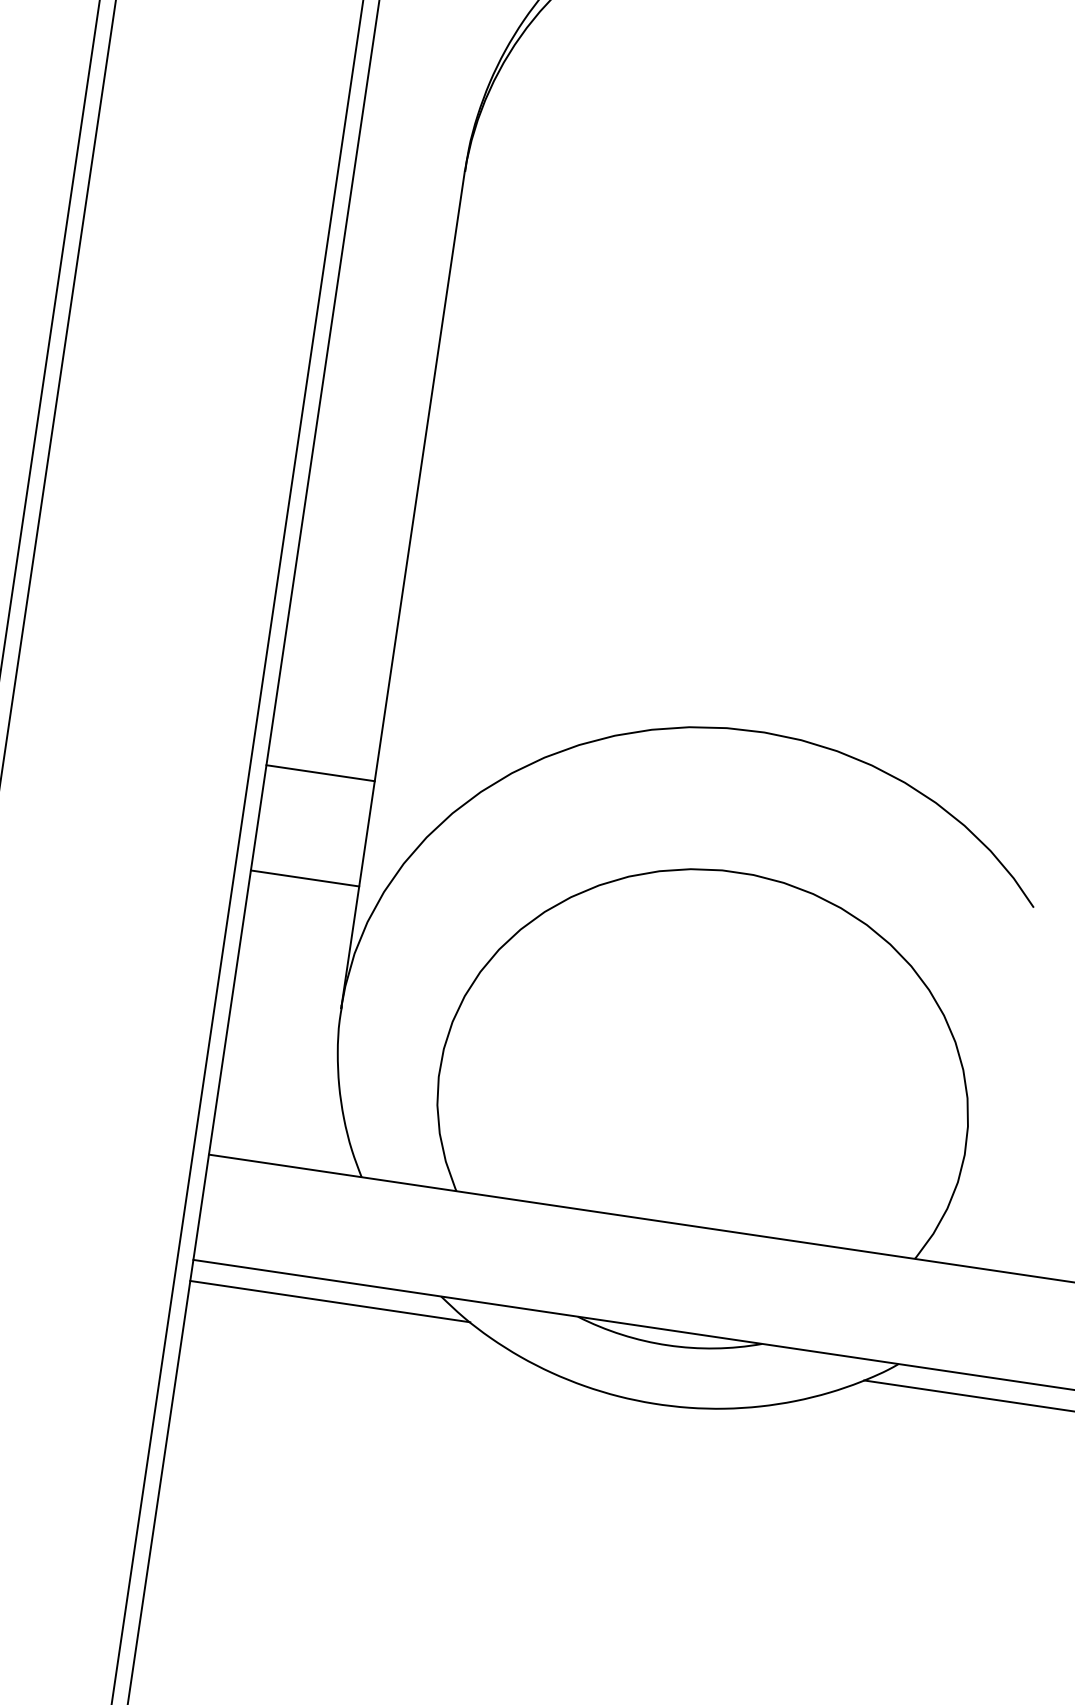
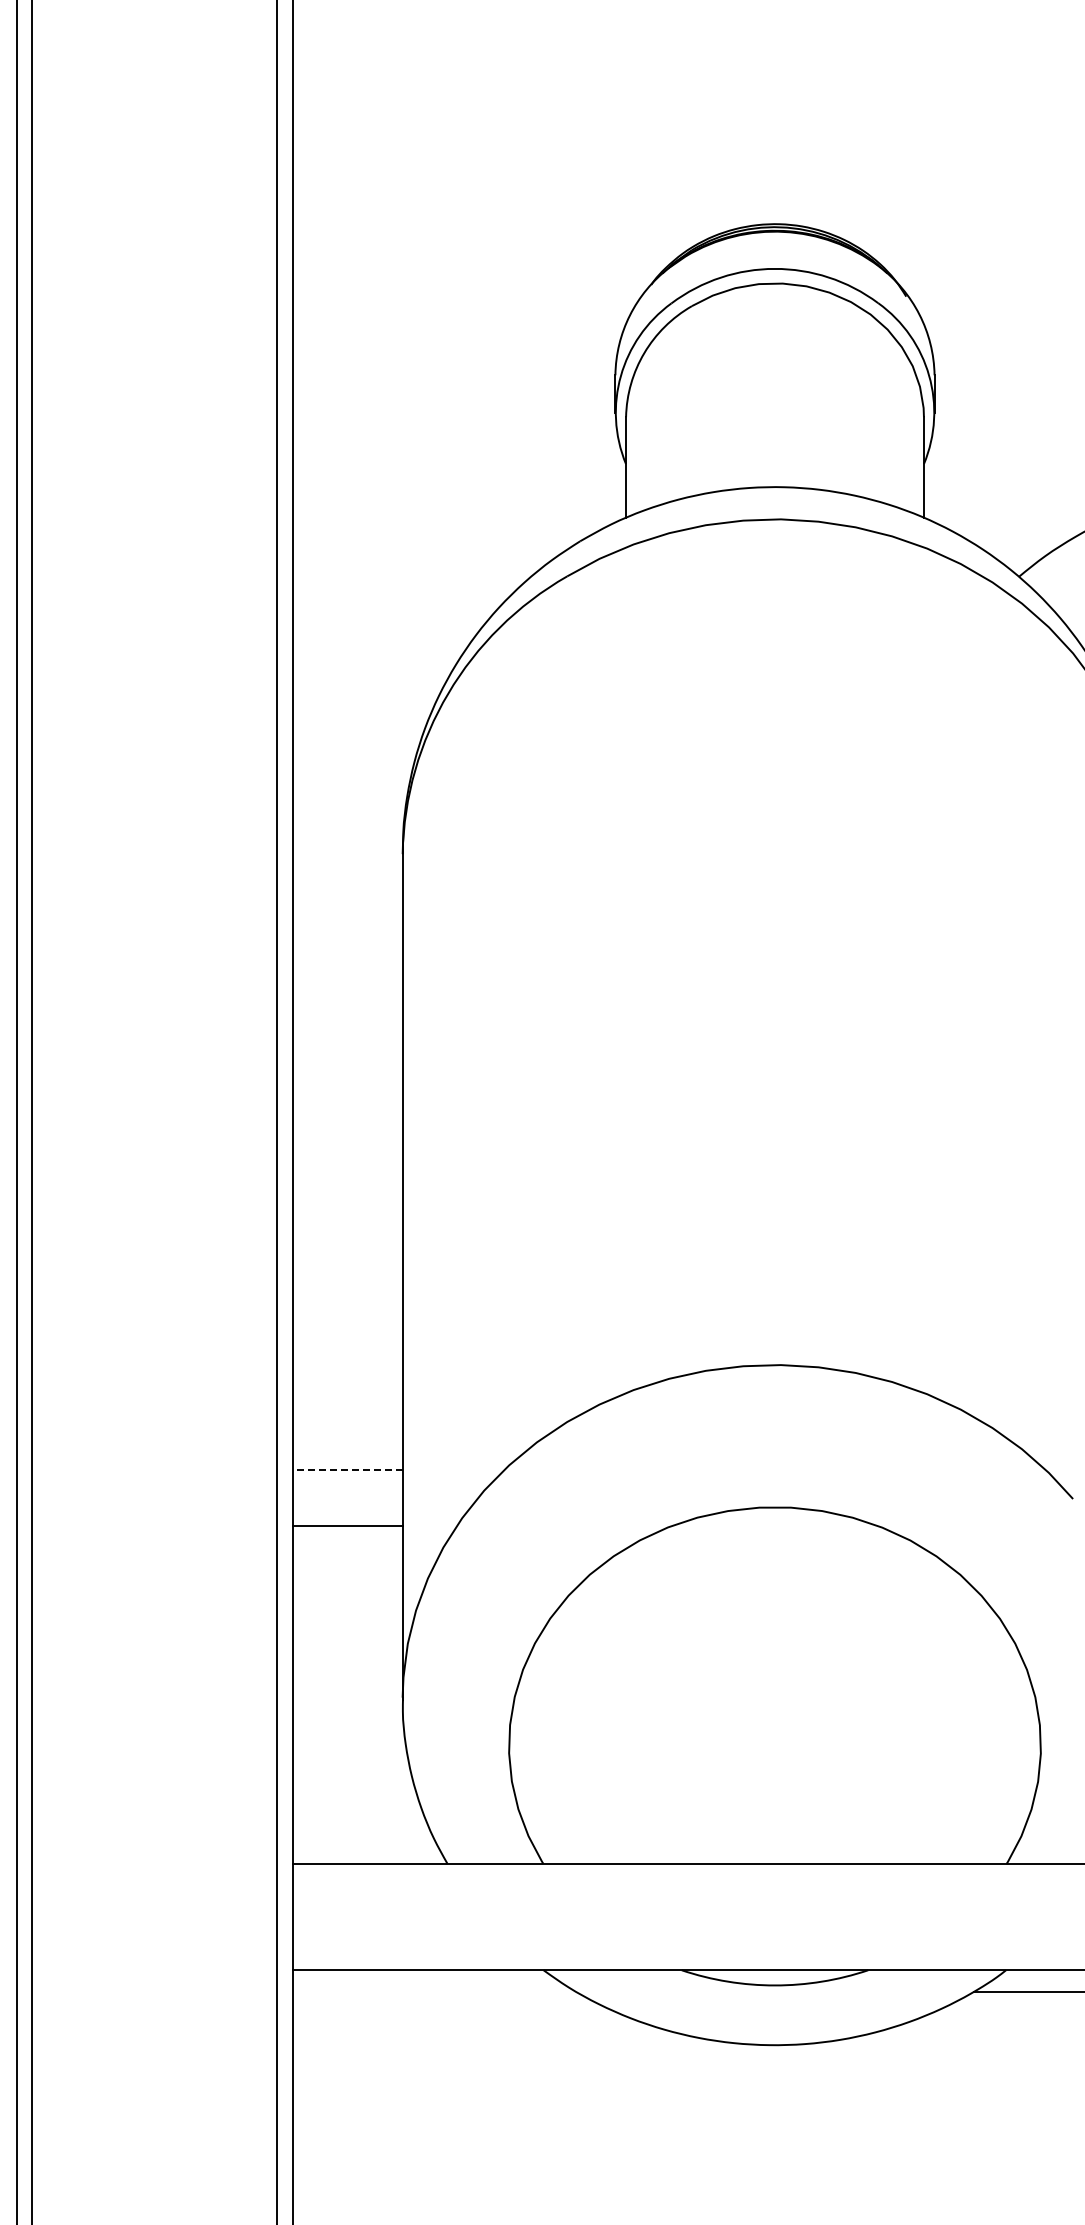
line: (320, 773) -> (347, 1470), solid -> dashed
line: (304, 878) -> (347, 1525), moved
line: (330, 1301) -> (434, 1991), removed

